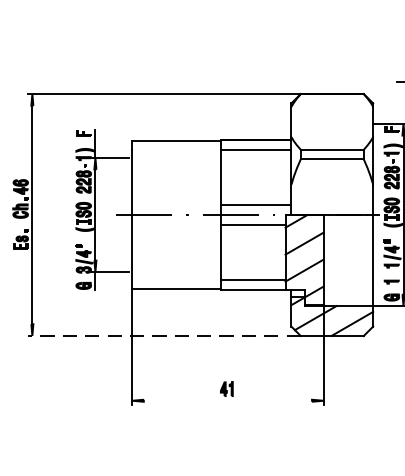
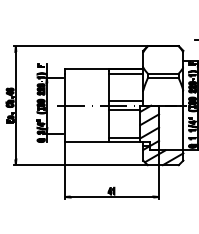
line: (163, 336) -> (80, 165), dashed -> solid
line: (226, 401) -> (111, 197), added

